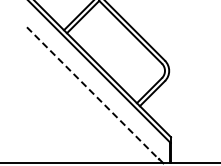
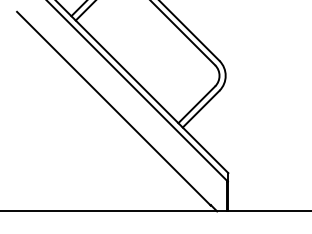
line: (93, 93) -> (114, 108), dashed -> solid

